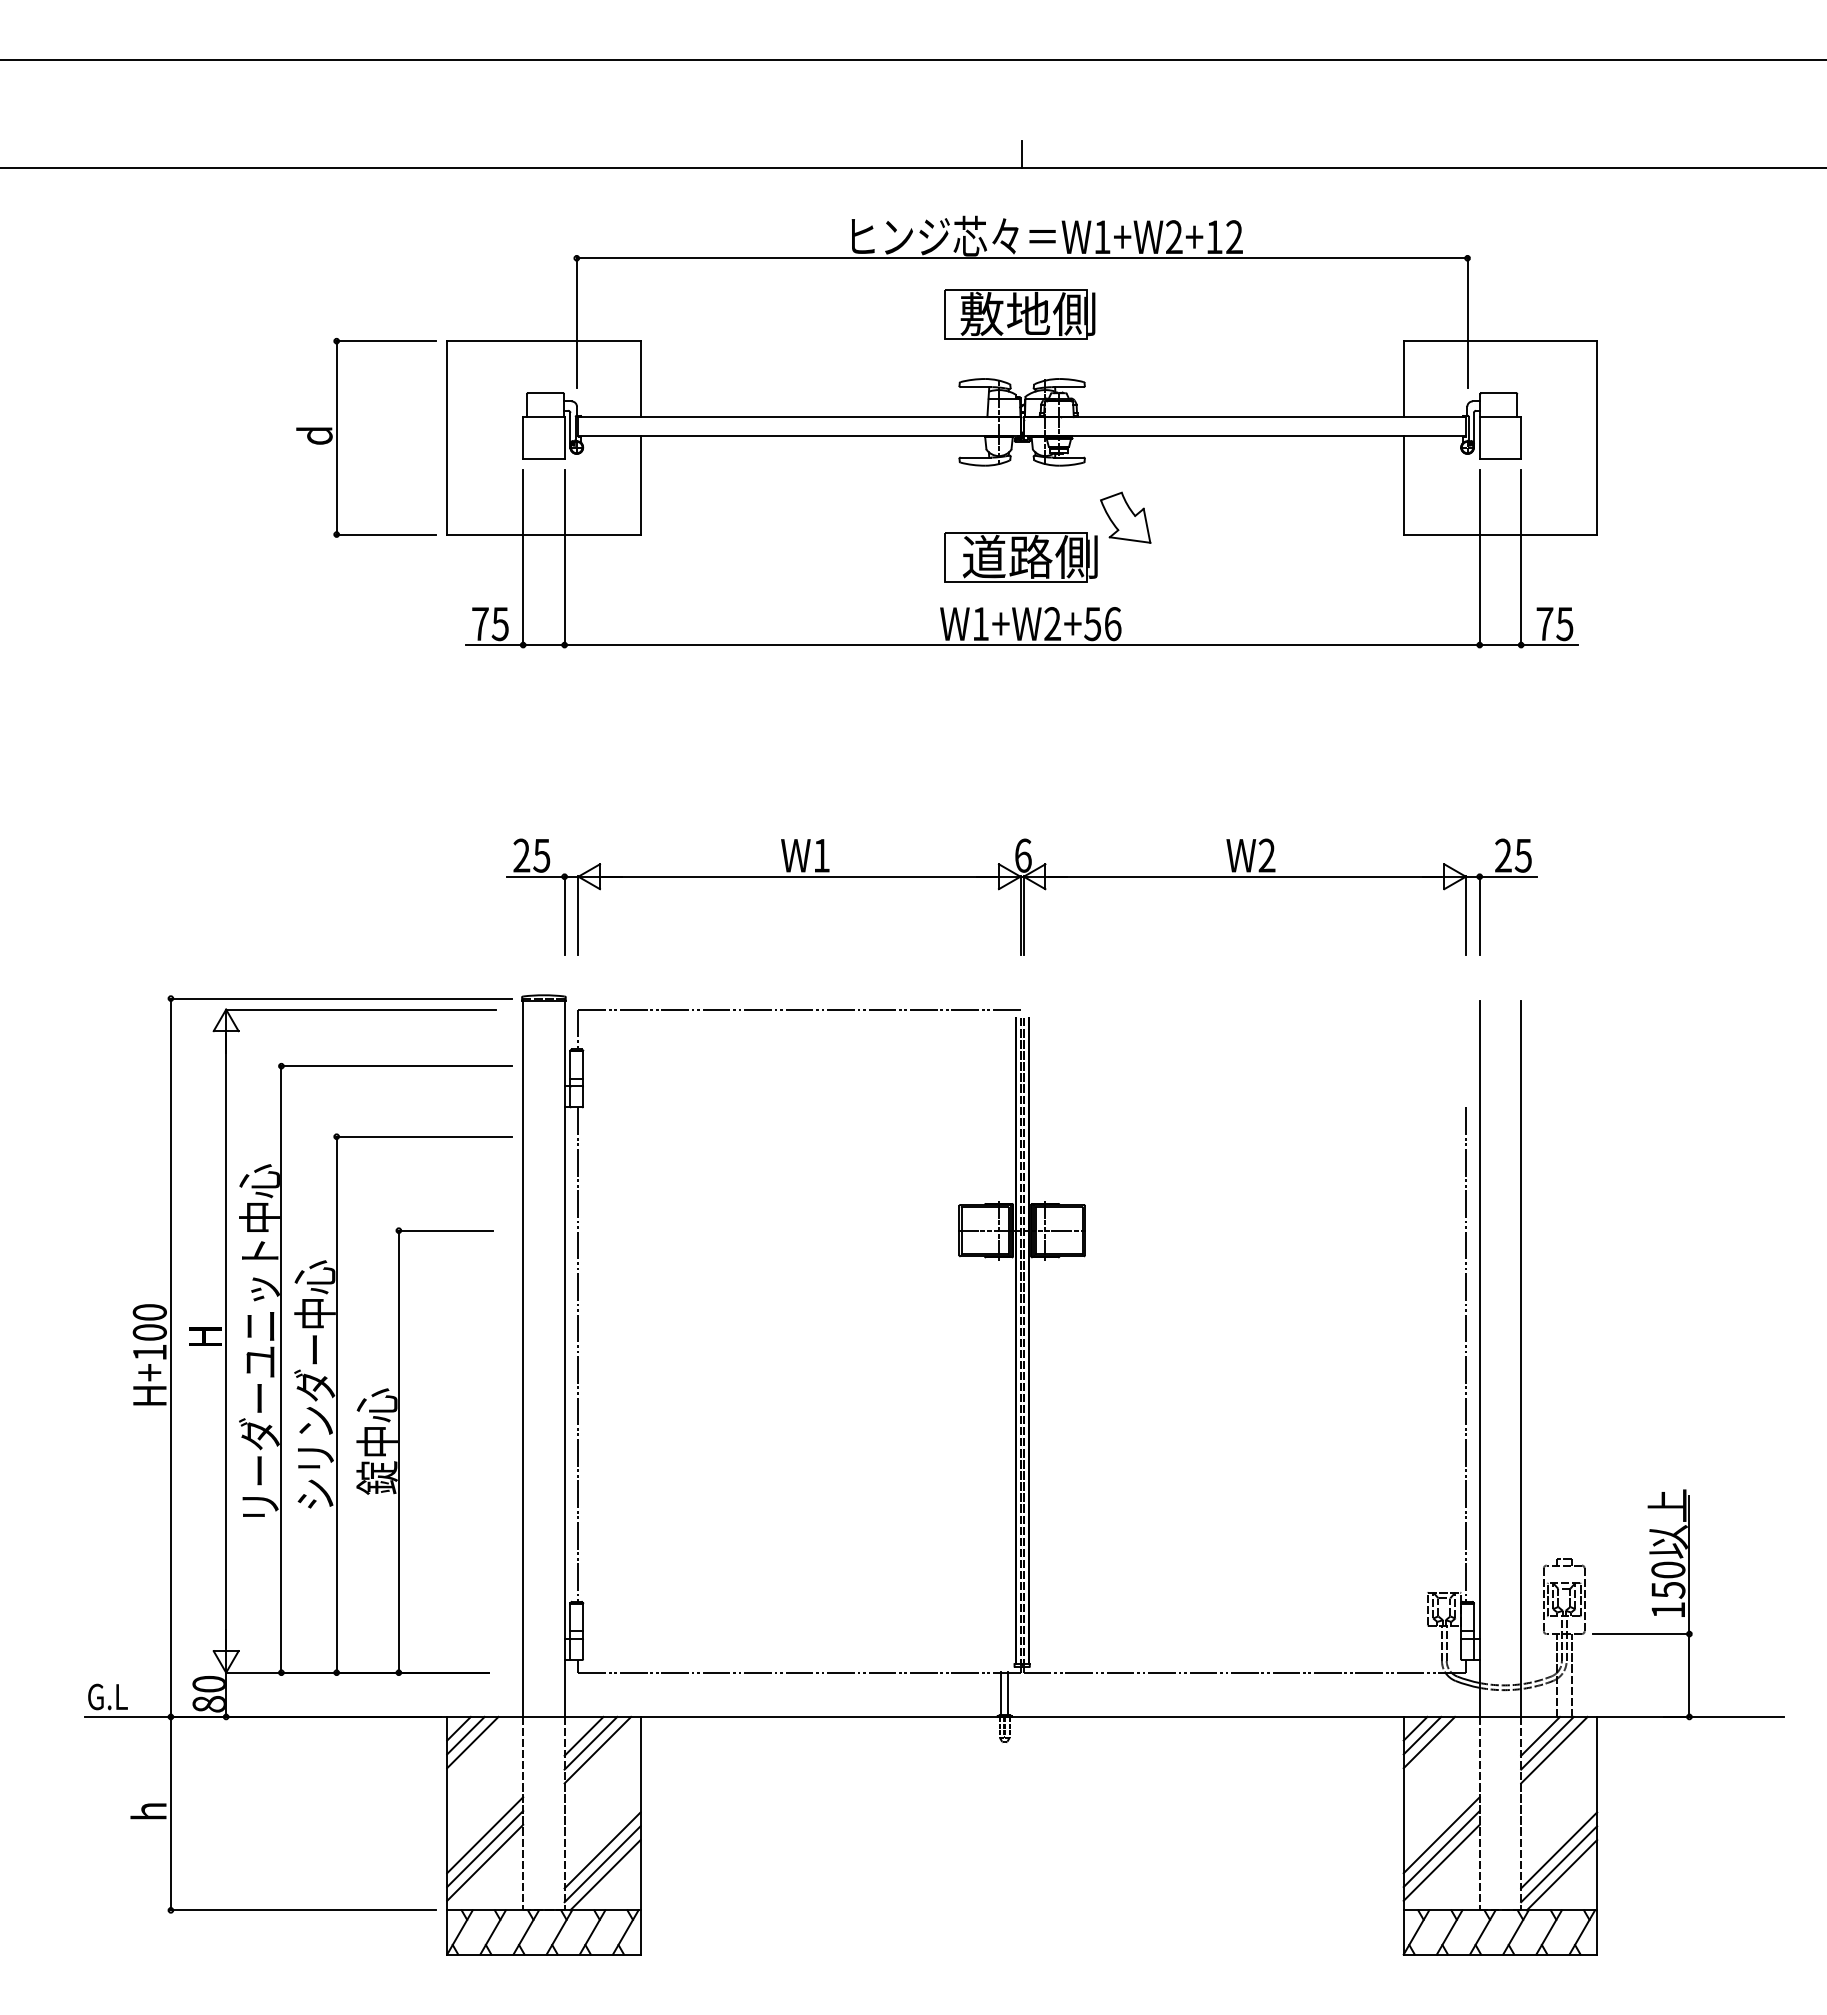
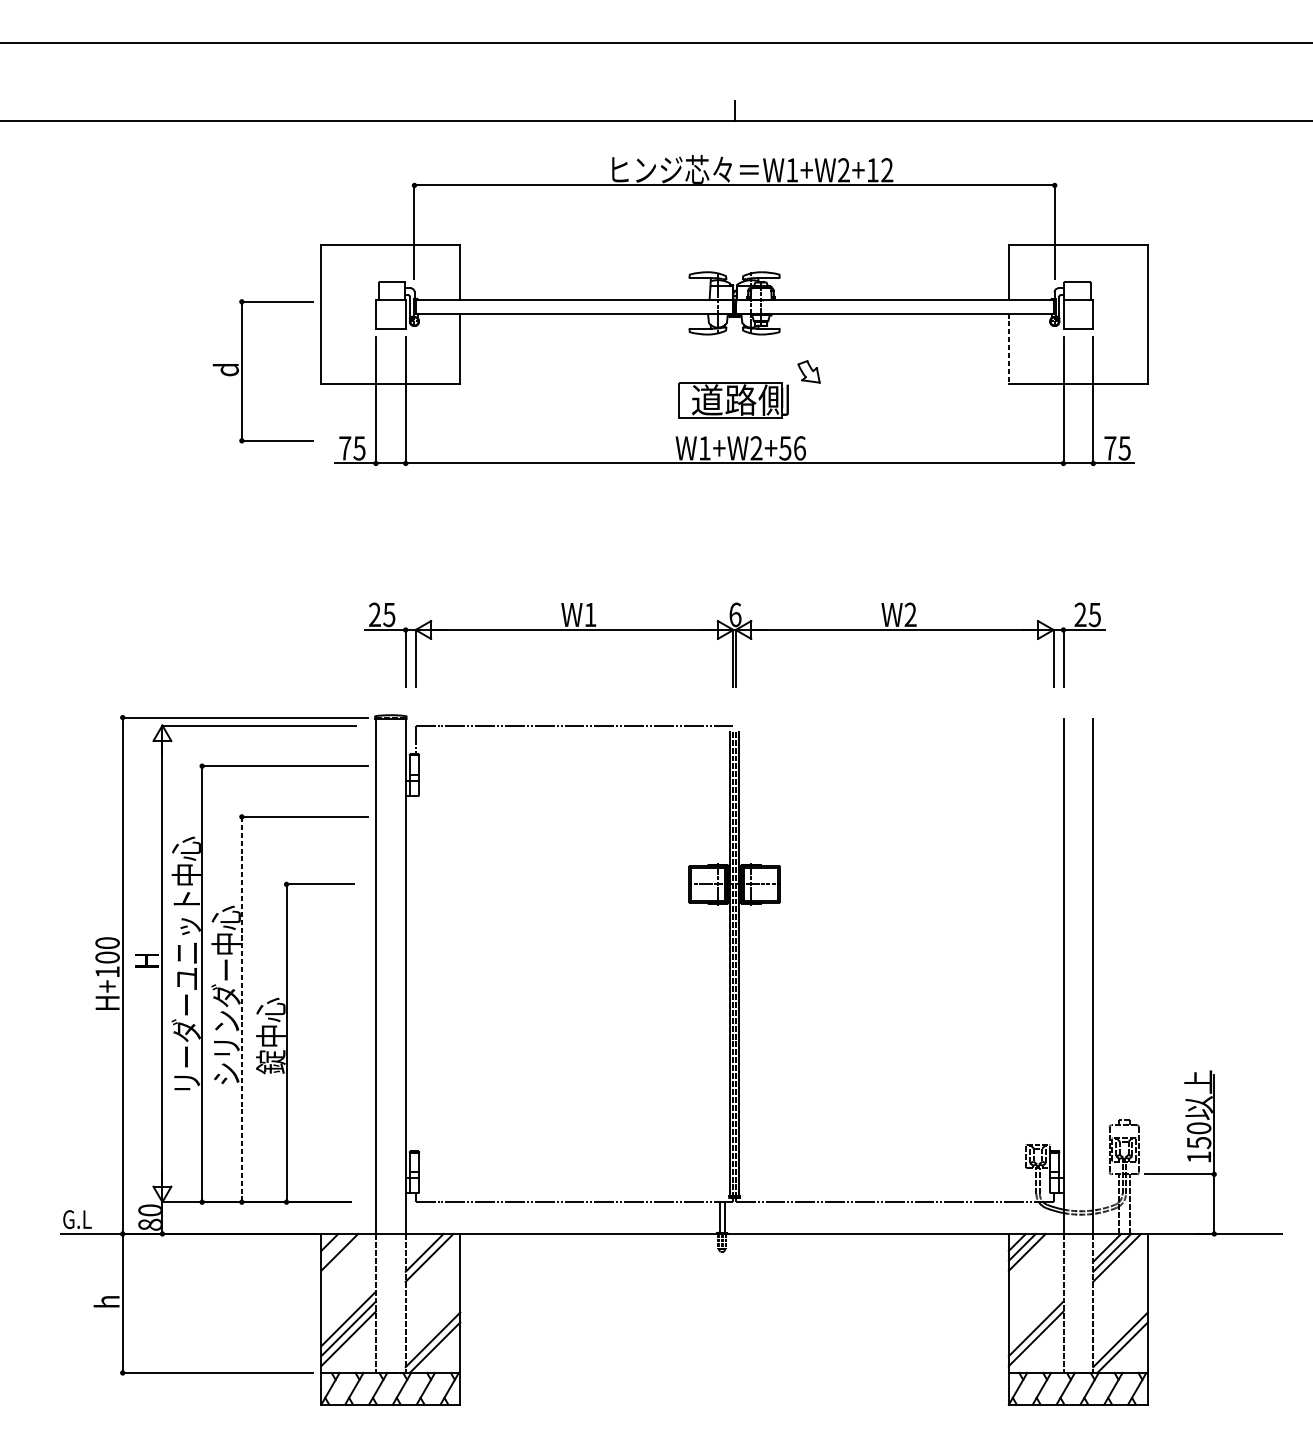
part: (1019, 314) -> (732, 225), removed
part: (337, 437) -> (242, 371), moved
line: (1403, 486) -> (1008, 349), solid -> dashed
part: (1125, 517) -> (808, 371), size x0.6
line: (578, 1354) -> (415, 973), removed
line: (1465, 1354) -> (1053, 973), removed
line: (336, 1405) -> (241, 1010), solid -> dashed
line: (465, 1735) -> (334, 1247), removed
line: (583, 1735) -> (419, 1247), removed
line: (1441, 1835) -> (1036, 1319), removed
line: (602, 1850) -> (432, 1329), removed
line: (1559, 1850) -> (1120, 1329), removed

